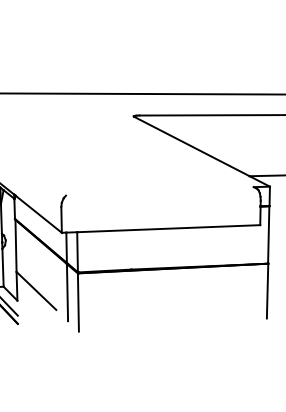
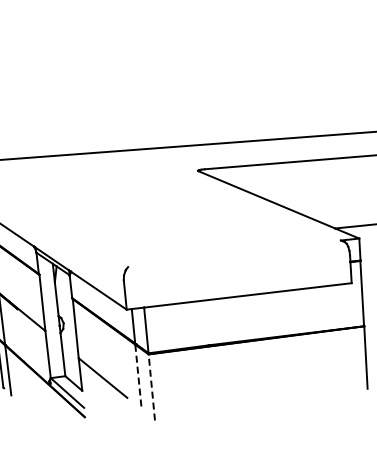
line: (67, 292) -> (138, 377), solid -> dashed
line: (78, 301) -> (151, 386), solid -> dashed

